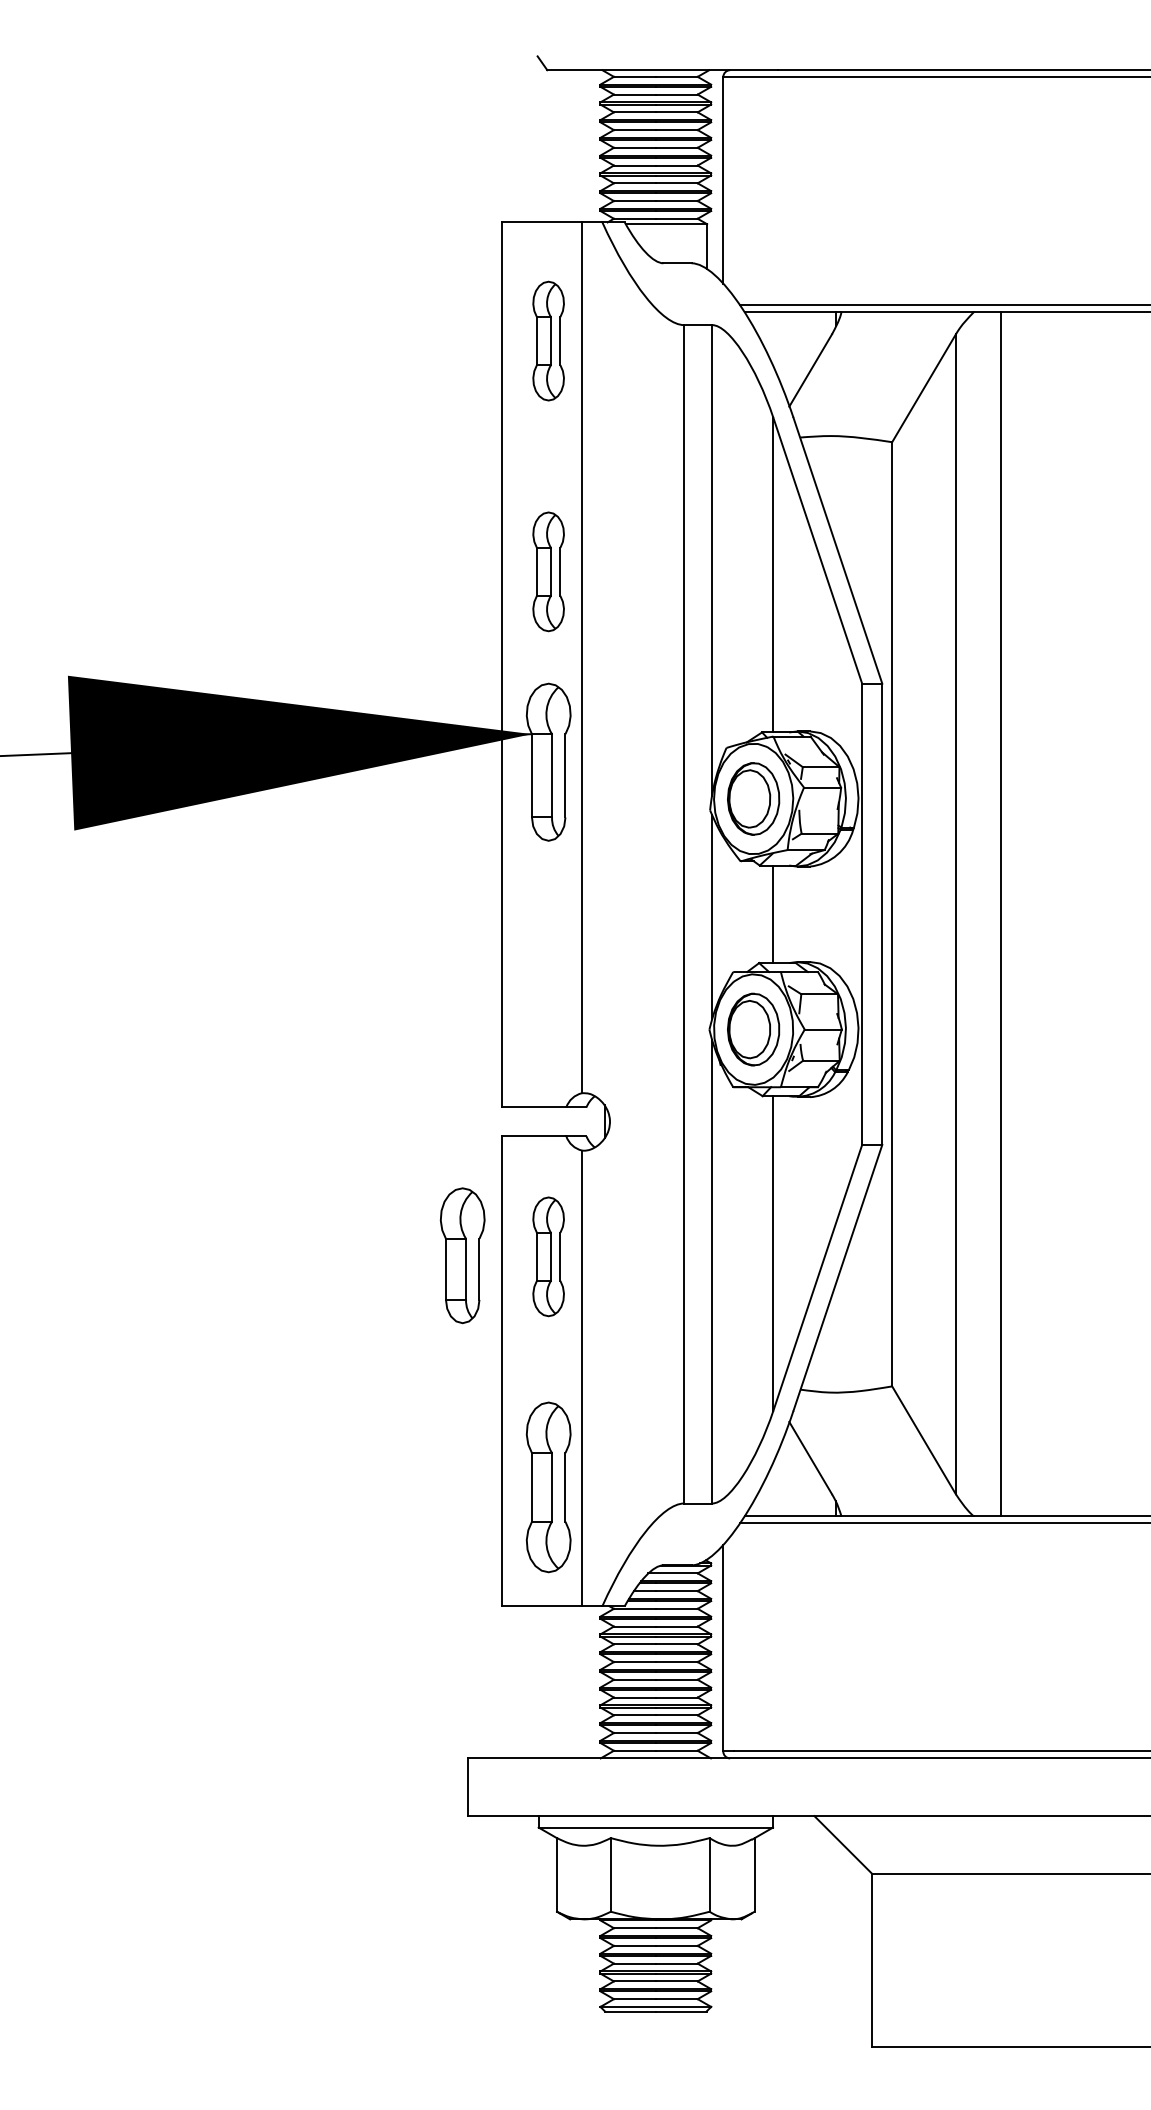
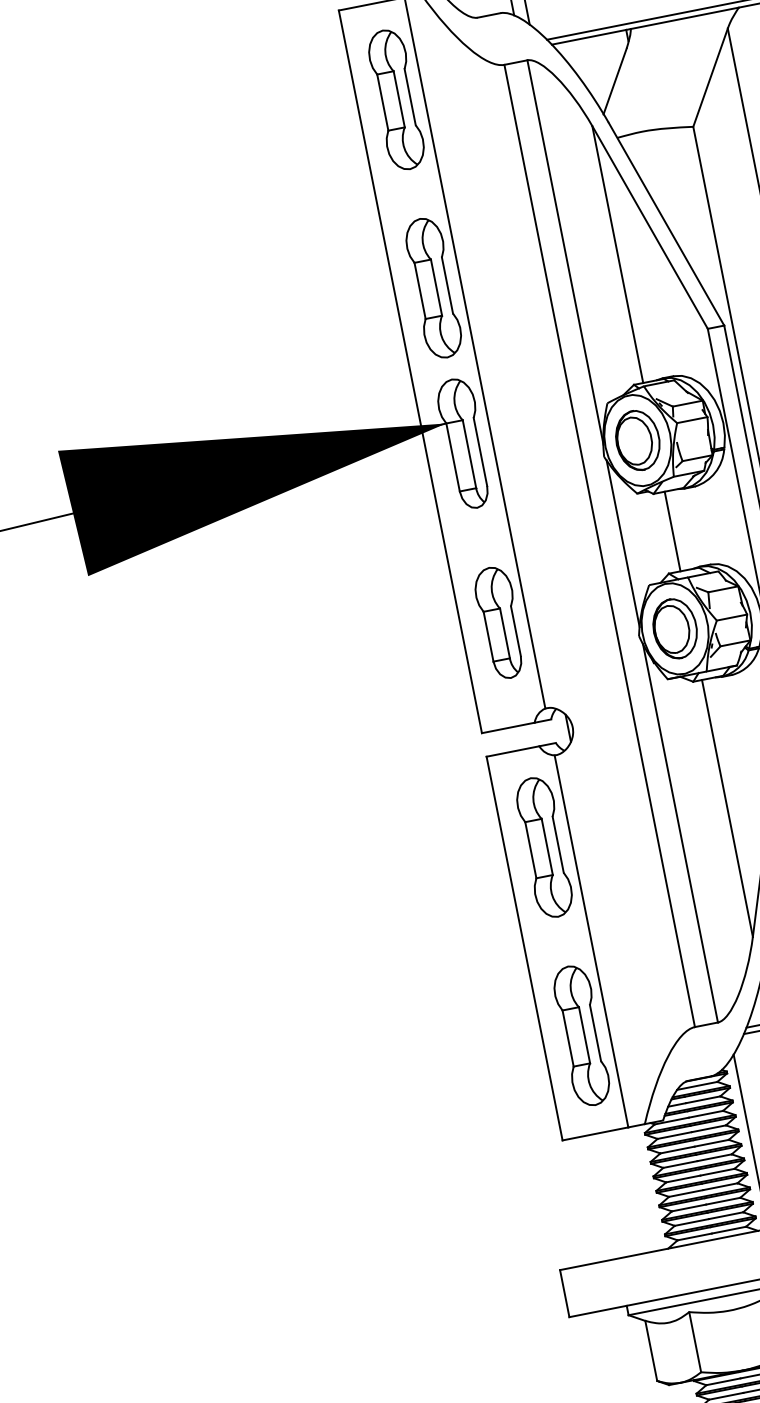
part: (548, 340) -> (396, 99), size x1.43
part: (548, 571) -> (433, 287), size x1.43
part: (462, 1255) -> (499, 622), moved
part: (548, 1256) -> (544, 847), size x1.43

